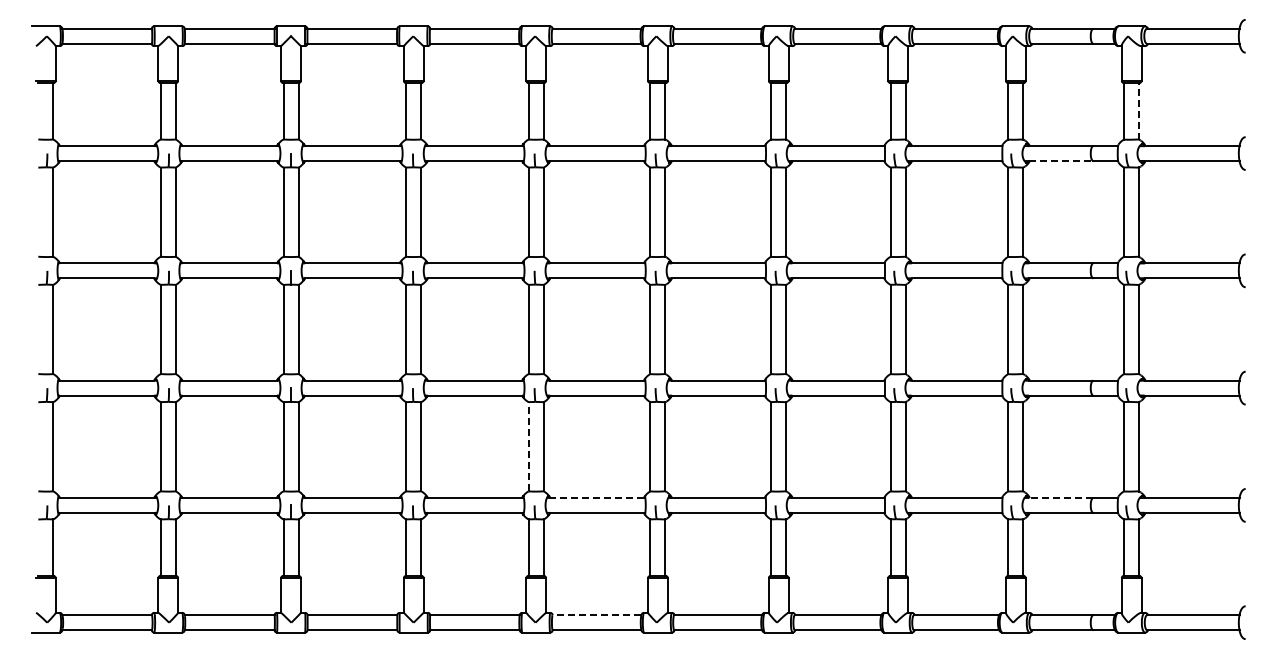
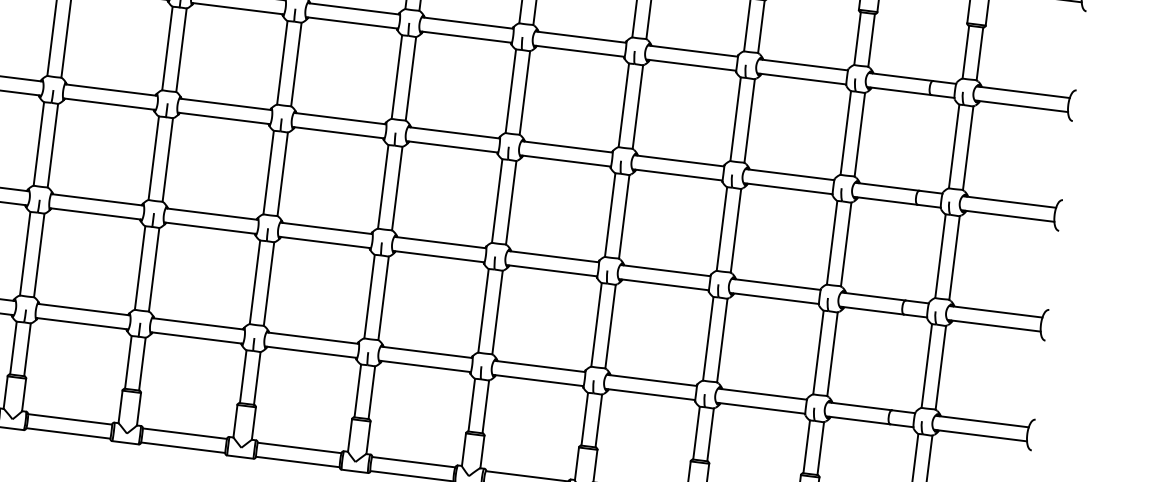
line: (1139, 110) -> (980, 53), dashed -> solid
line: (1061, 161) -> (901, 91), dashed -> solid
line: (528, 446) -> (369, 296), dashed -> solid
line: (597, 497) -> (428, 352), dashed -> solid
line: (1060, 497) -> (861, 406), dashed -> solid
line: (596, 615) -> (413, 462), dashed -> solid

